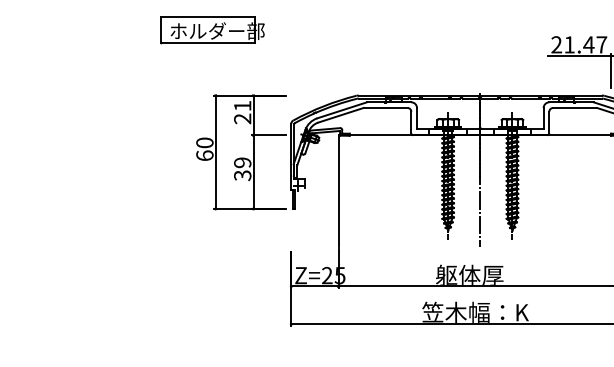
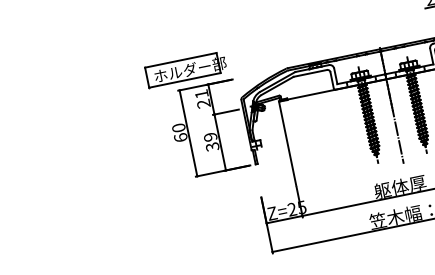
part: (212, 30) -> (186, 70), moved

